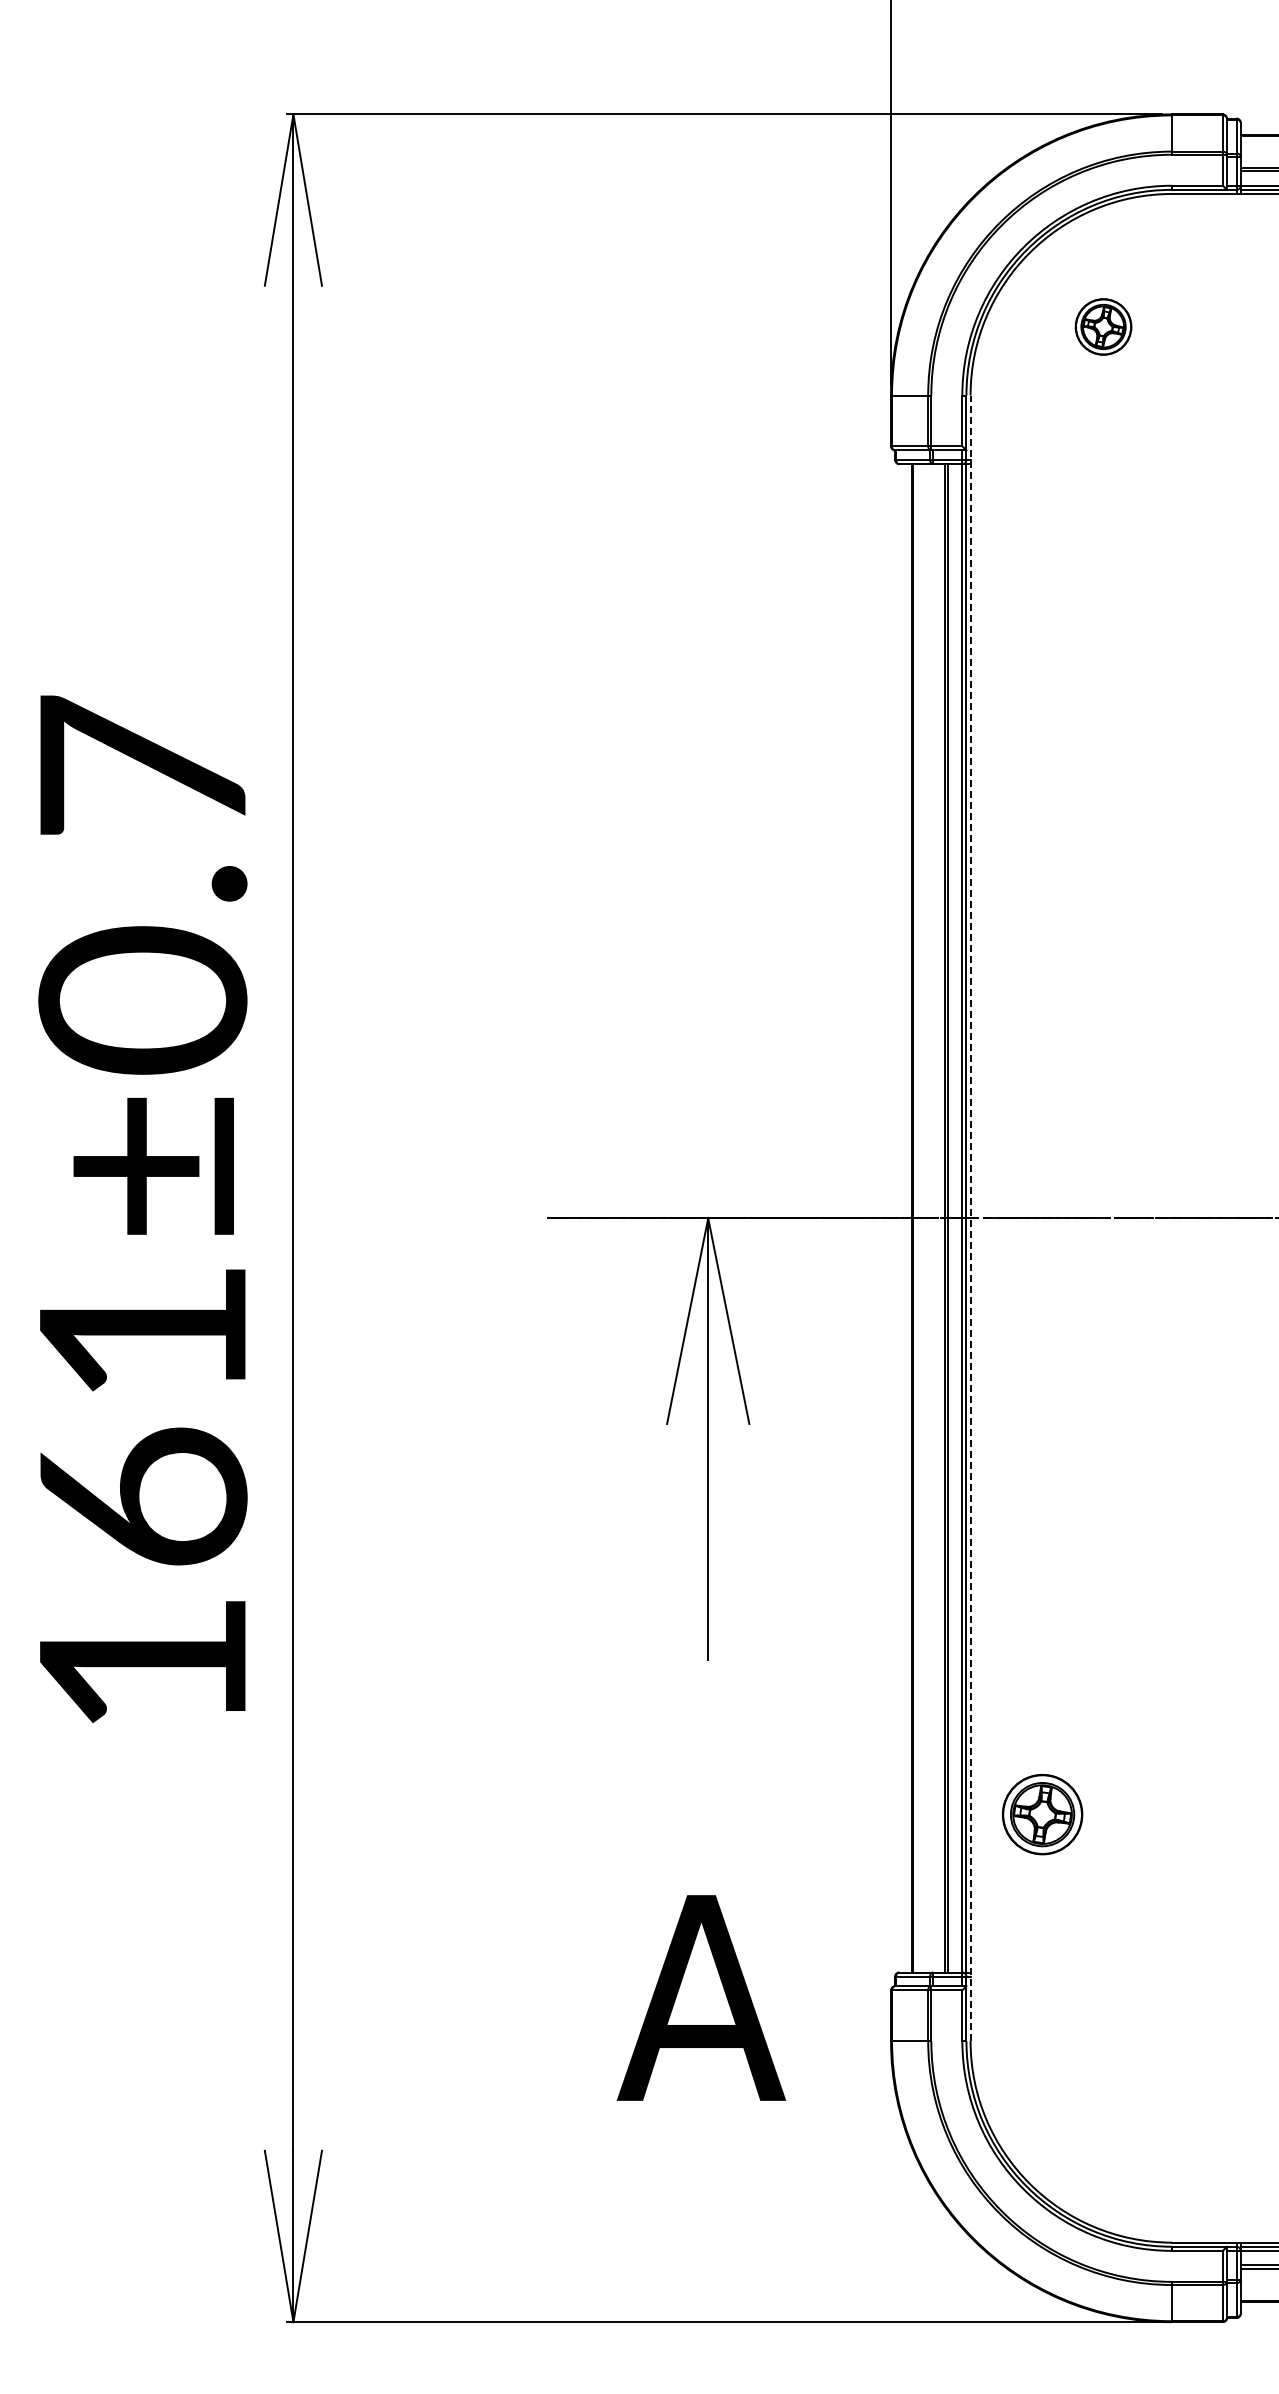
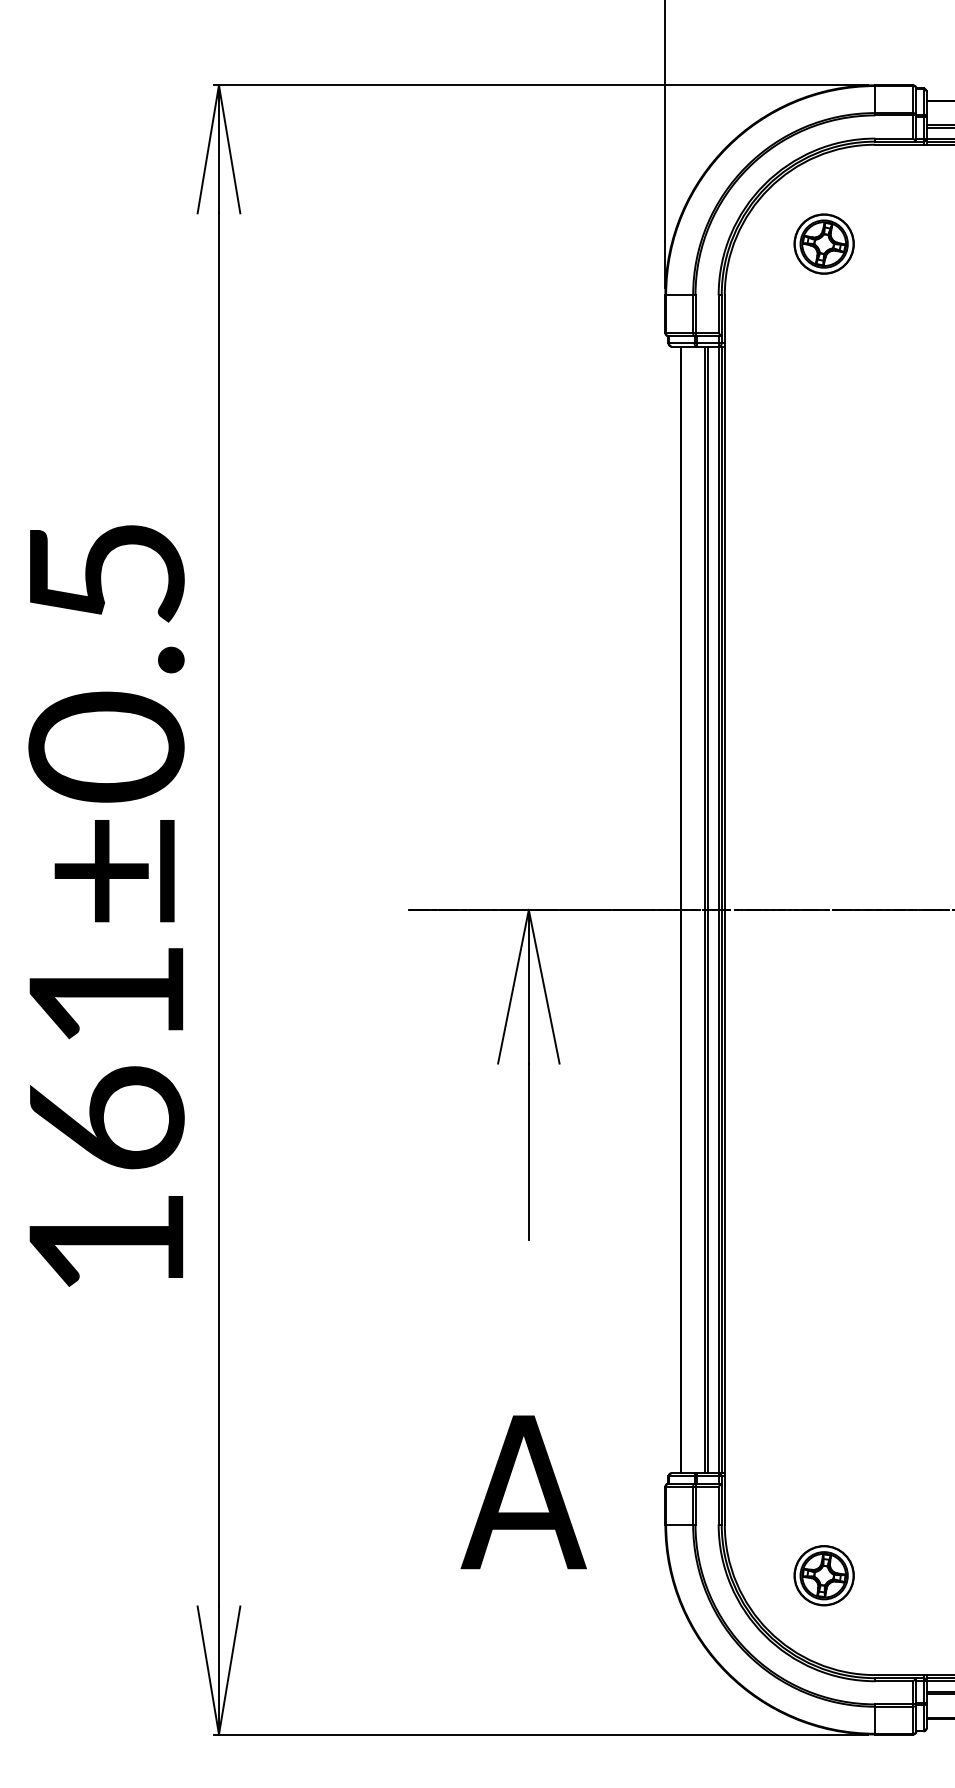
part: (1103, 326) -> (824, 243), size x1.43
text: (143, 764) -> (106, 570), 161±0.7 -> 161±0.5
line: (970, 1218) -> (724, 910), dashed -> solid
part: (1042, 1814) -> (824, 1575), moved

